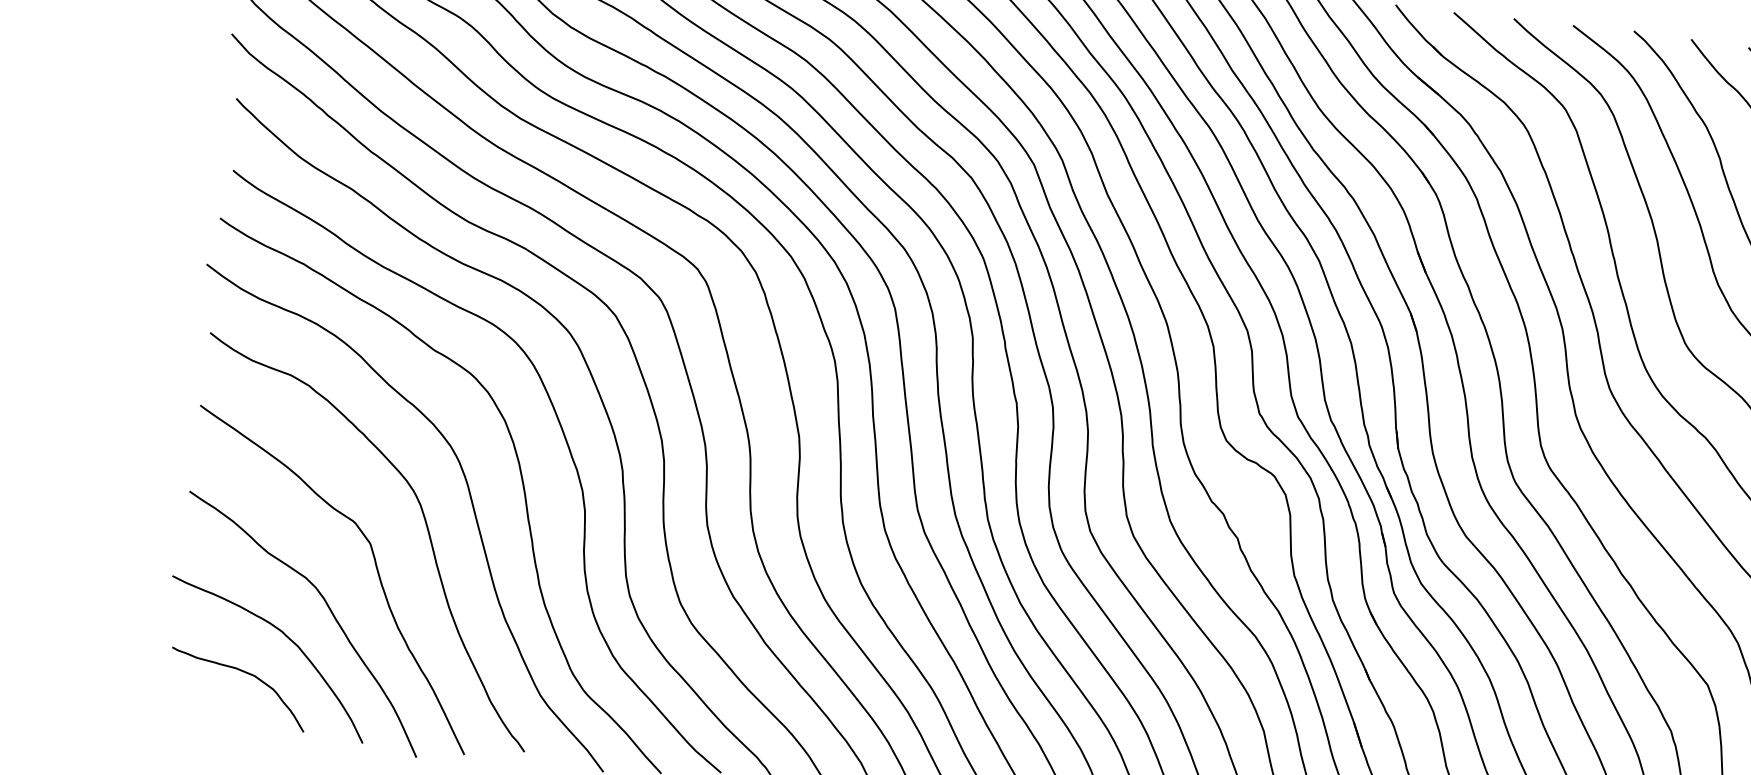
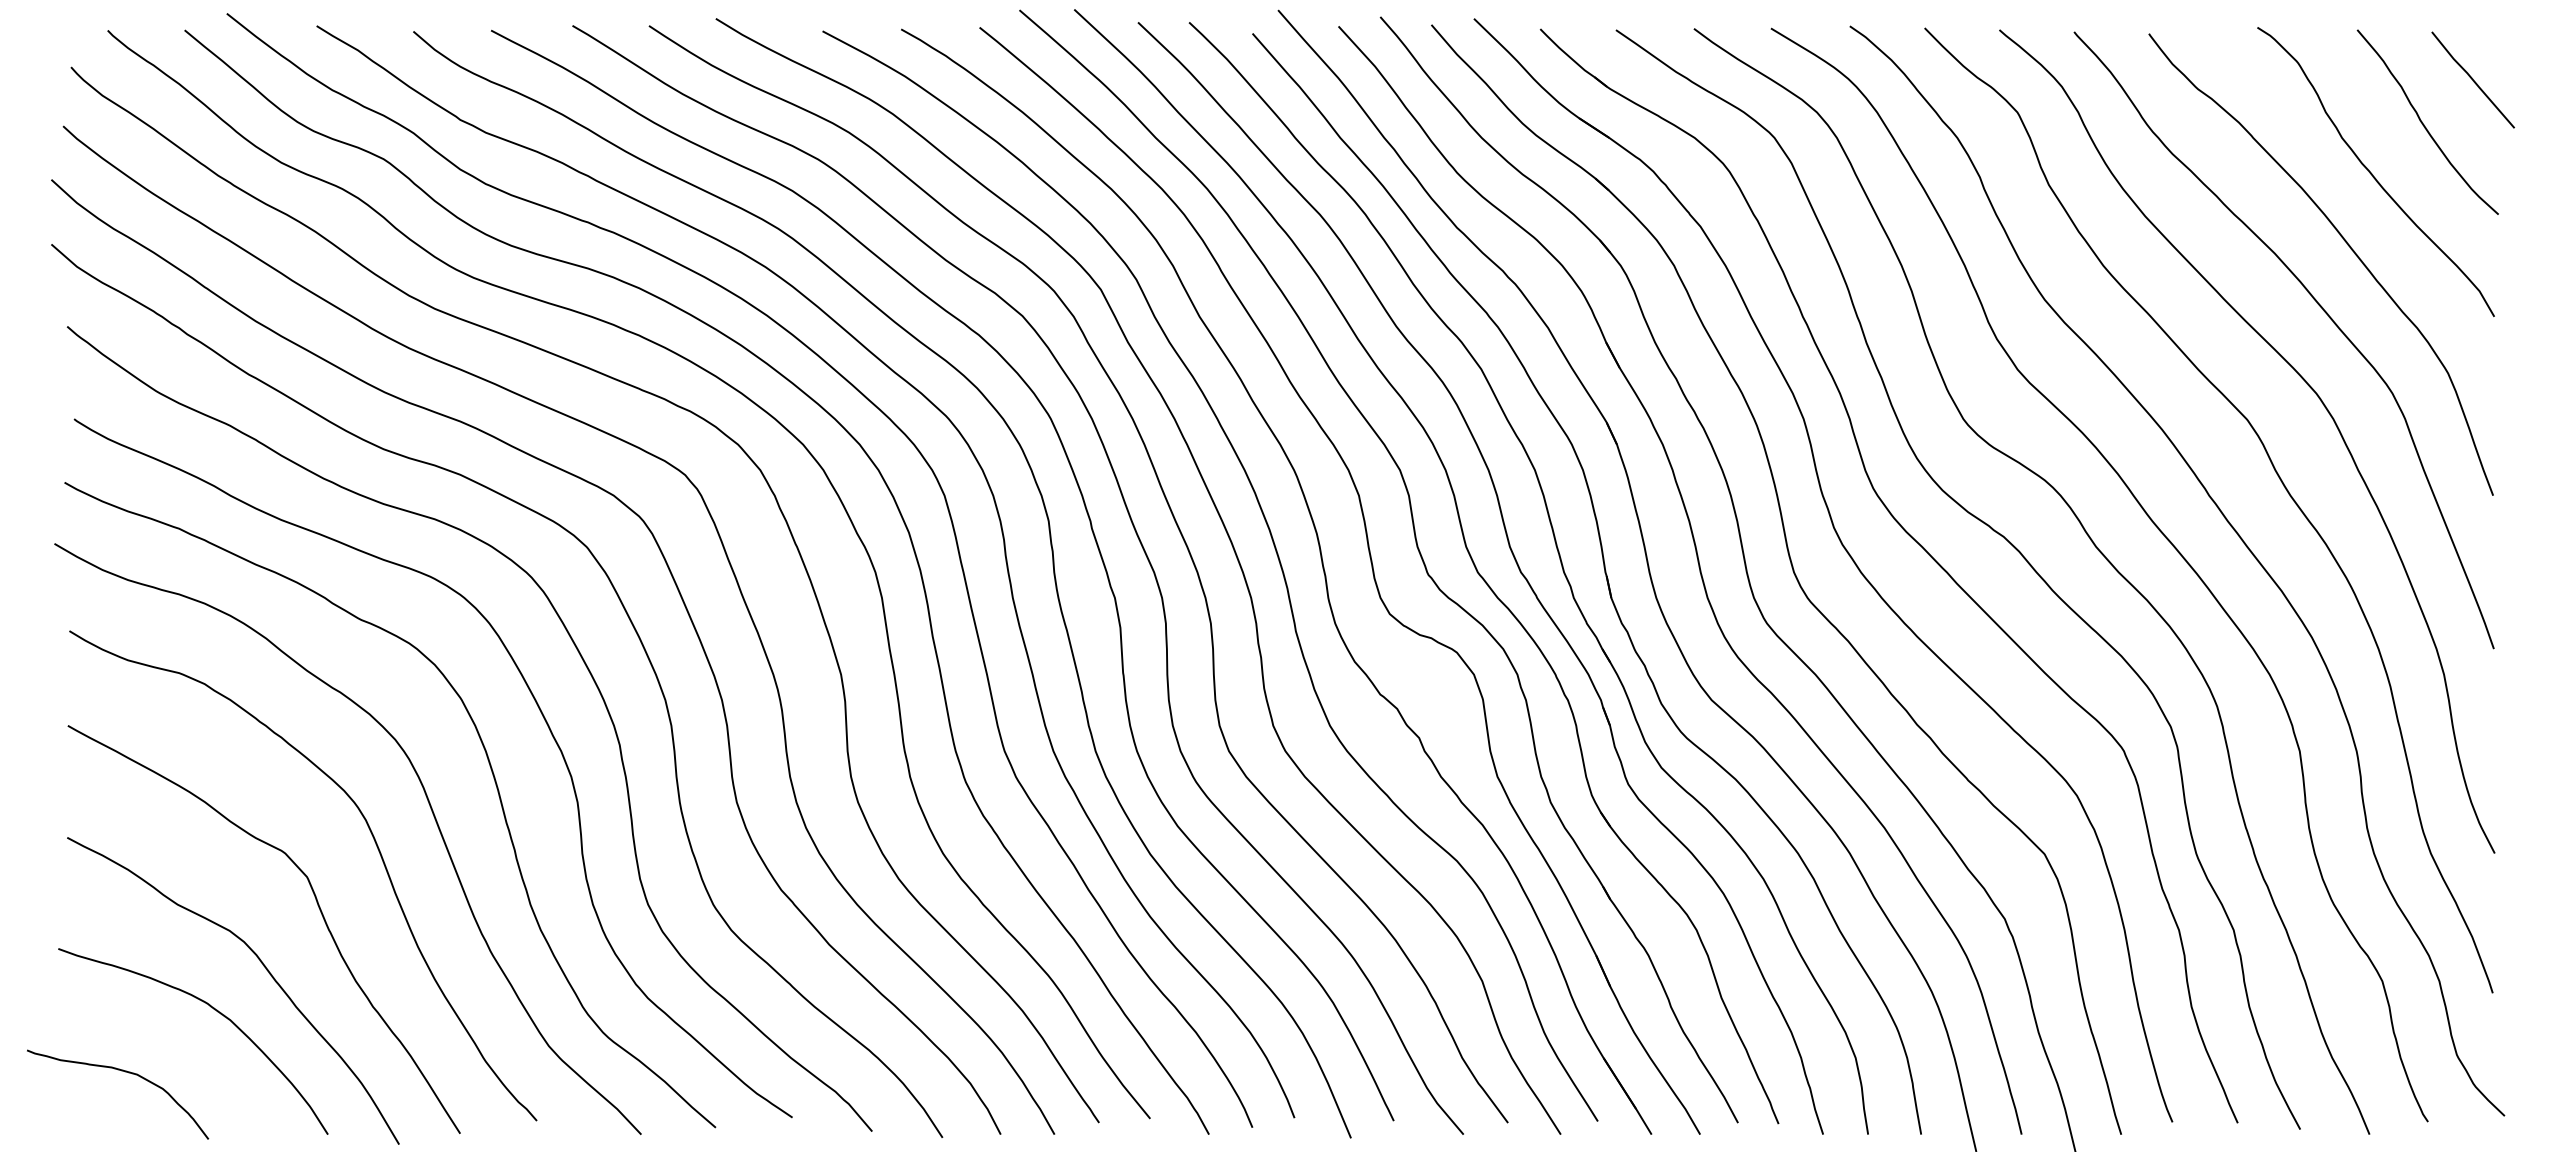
curve: (245, 673) -> (125, 1072), moved

